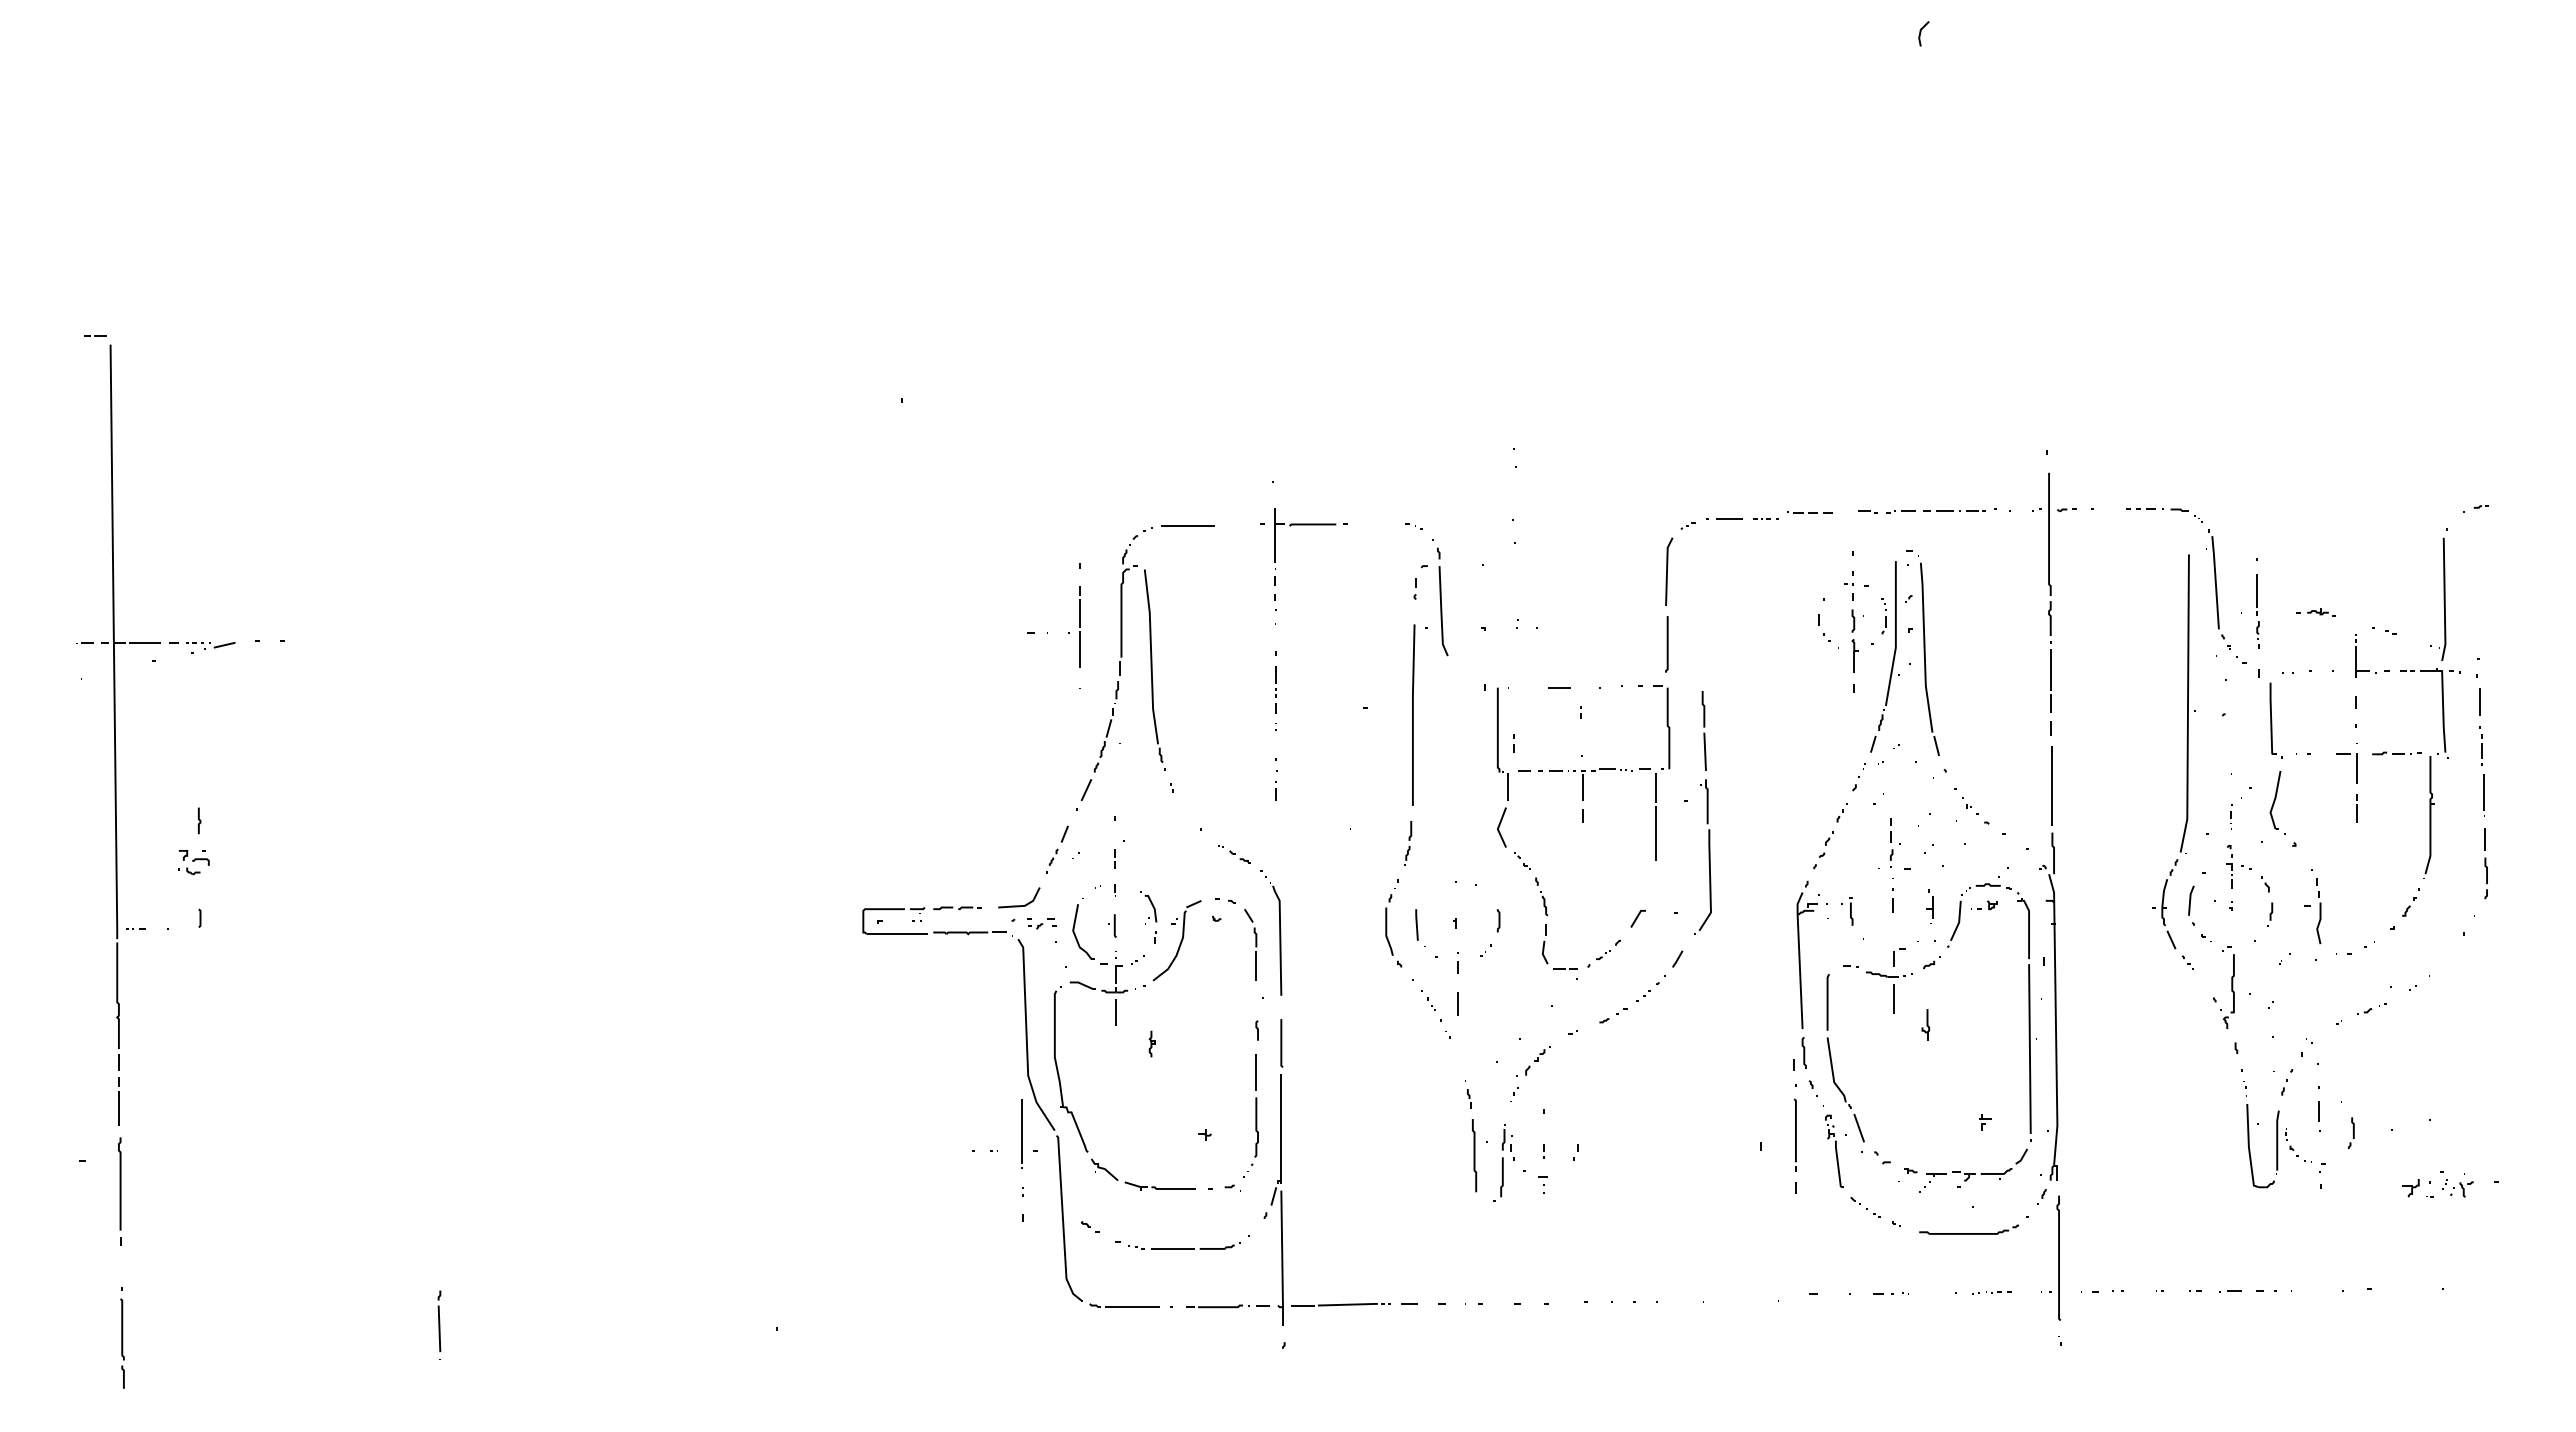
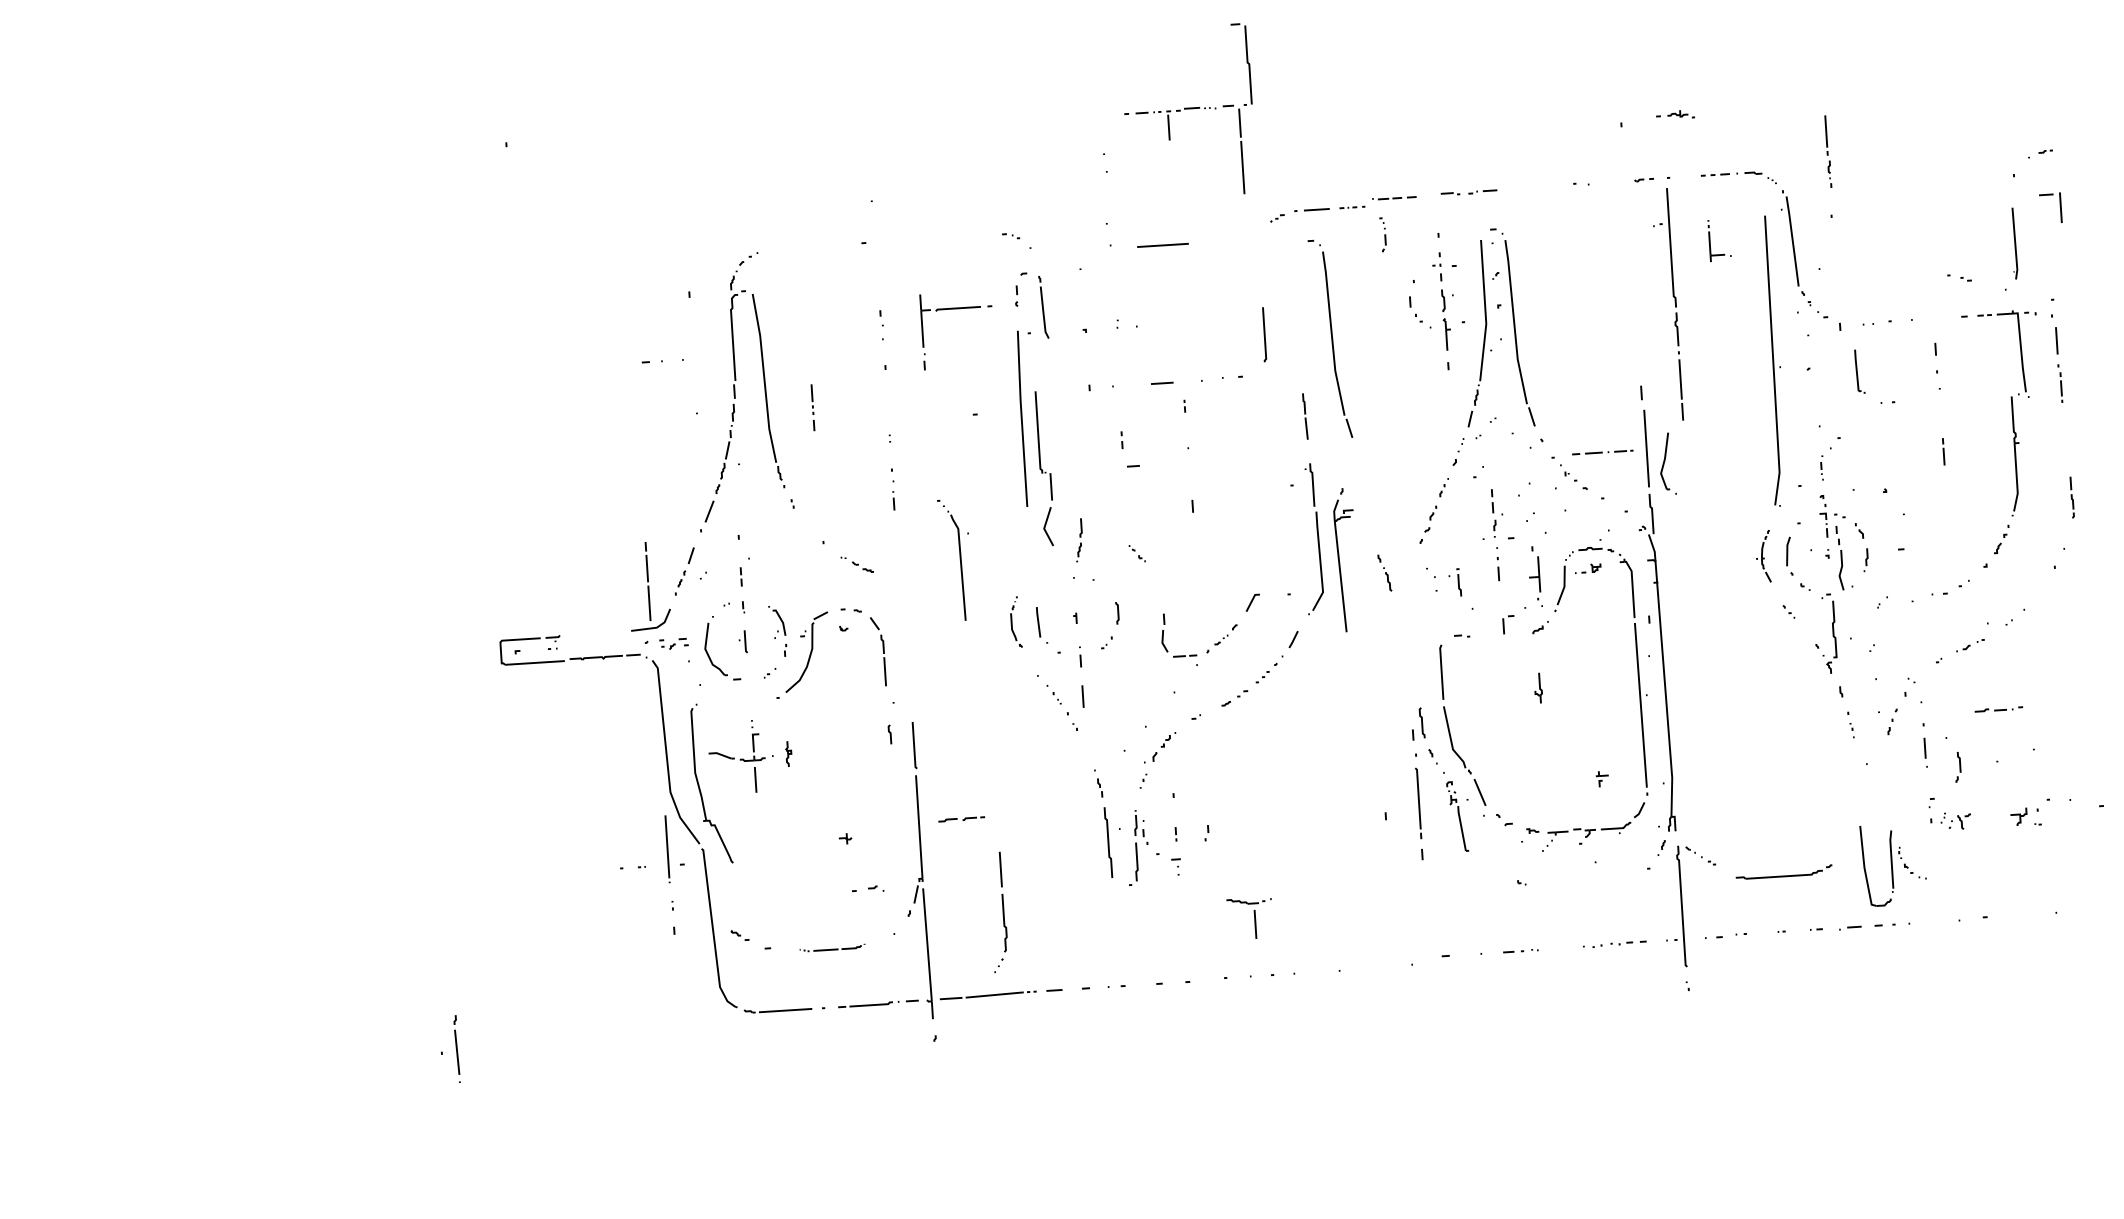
line: (1953, 510) -> (1602, 451), moved
line: (1187, 525) -> (1162, 244), moved
part: (1310, 525) -> (956, 309), moved
line: (1667, 571) -> (1260, 264), removed
part: (2049, 592) -> (1674, 304), moved
part: (2442, 598) -> (2013, 242), size x0.6
part: (1442, 601) -> (1043, 306), size x0.6
part: (2257, 611) -> (1827, 151), moved
part: (2315, 612) -> (1675, 115), moved
part: (1883, 616) -> (1382, 234), moved
line: (1079, 626) -> (647, 581), moved
part: (1734, 652) -> (1330, 338), added
part: (2356, 655) -> (1710, 240), moved
line: (1275, 689) -> (812, 407), moved
part: (2275, 720) -> (1859, 371), size x0.6
part: (1703, 730) -> (1304, 416), size x0.6
part: (2396, 753) -> (1998, 709), moved
part: (1502, 767) -> (1044, 468), moved
part: (2356, 768) -> (2060, 207), moved
part: (1604, 772) -> (1189, 111), moved
line: (2483, 795) -> (2065, 431), removed
part: (2277, 802) -> (1667, 463), moved
part: (1408, 843) -> (1079, 540), moved
part: (2485, 863) -> (2071, 497), size x0.6
part: (1541, 896) -> (1384, 572), moved
part: (2165, 904) -> (1763, 556), size x0.6
part: (1929, 906) -> (1534, 573), size x1.6
part: (957, 908) -> (961, 819), moved
part: (2318, 911) -> (1839, 558), moved
part: (1393, 923) -> (1015, 622), size x0.6
part: (1279, 932) -> (960, 559), moved
part: (1806, 954) -> (1345, 559), moved
part: (1102, 988) -> (740, 757), moved
part: (1889, 992) -> (1250, 918), moved
part: (1250, 1115) -> (997, 911), moved
part: (2278, 1146) -> (1893, 865), moved
part: (1139, 1185) -> (785, 892), removed
part: (2457, 1188) -> (1955, 821), moved
part: (1865, 1206) -> (1700, 854), moved
part: (1968, 1229) -> (1783, 872), moved
part: (1184, 1245) -> (832, 947), size x0.6
part: (1991, 1292) -> (1618, 943), size x1.4
part: (439, 1324) -> (456, 1048), moved

